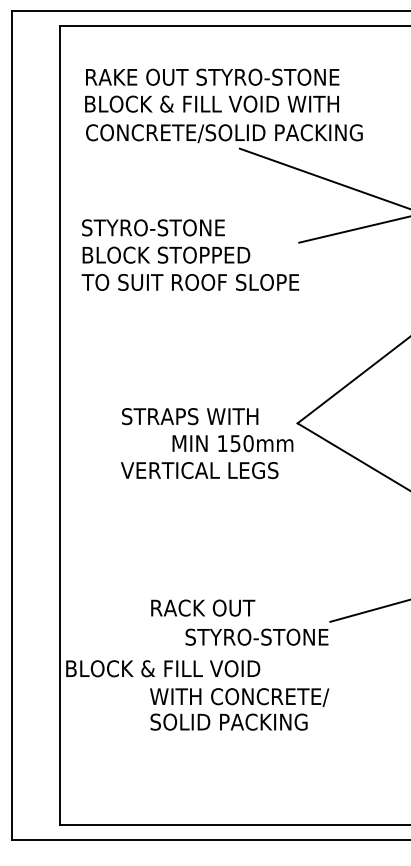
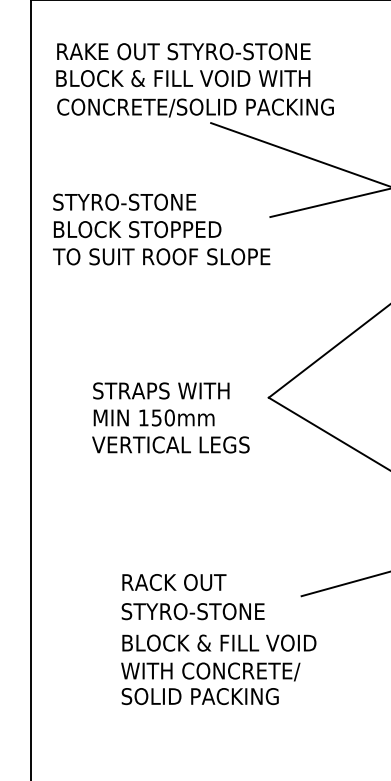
text: (232, 443) -> (153, 417), moved
text: (256, 636) -> (192, 610), moved
text: (163, 668) -> (219, 642), moved

